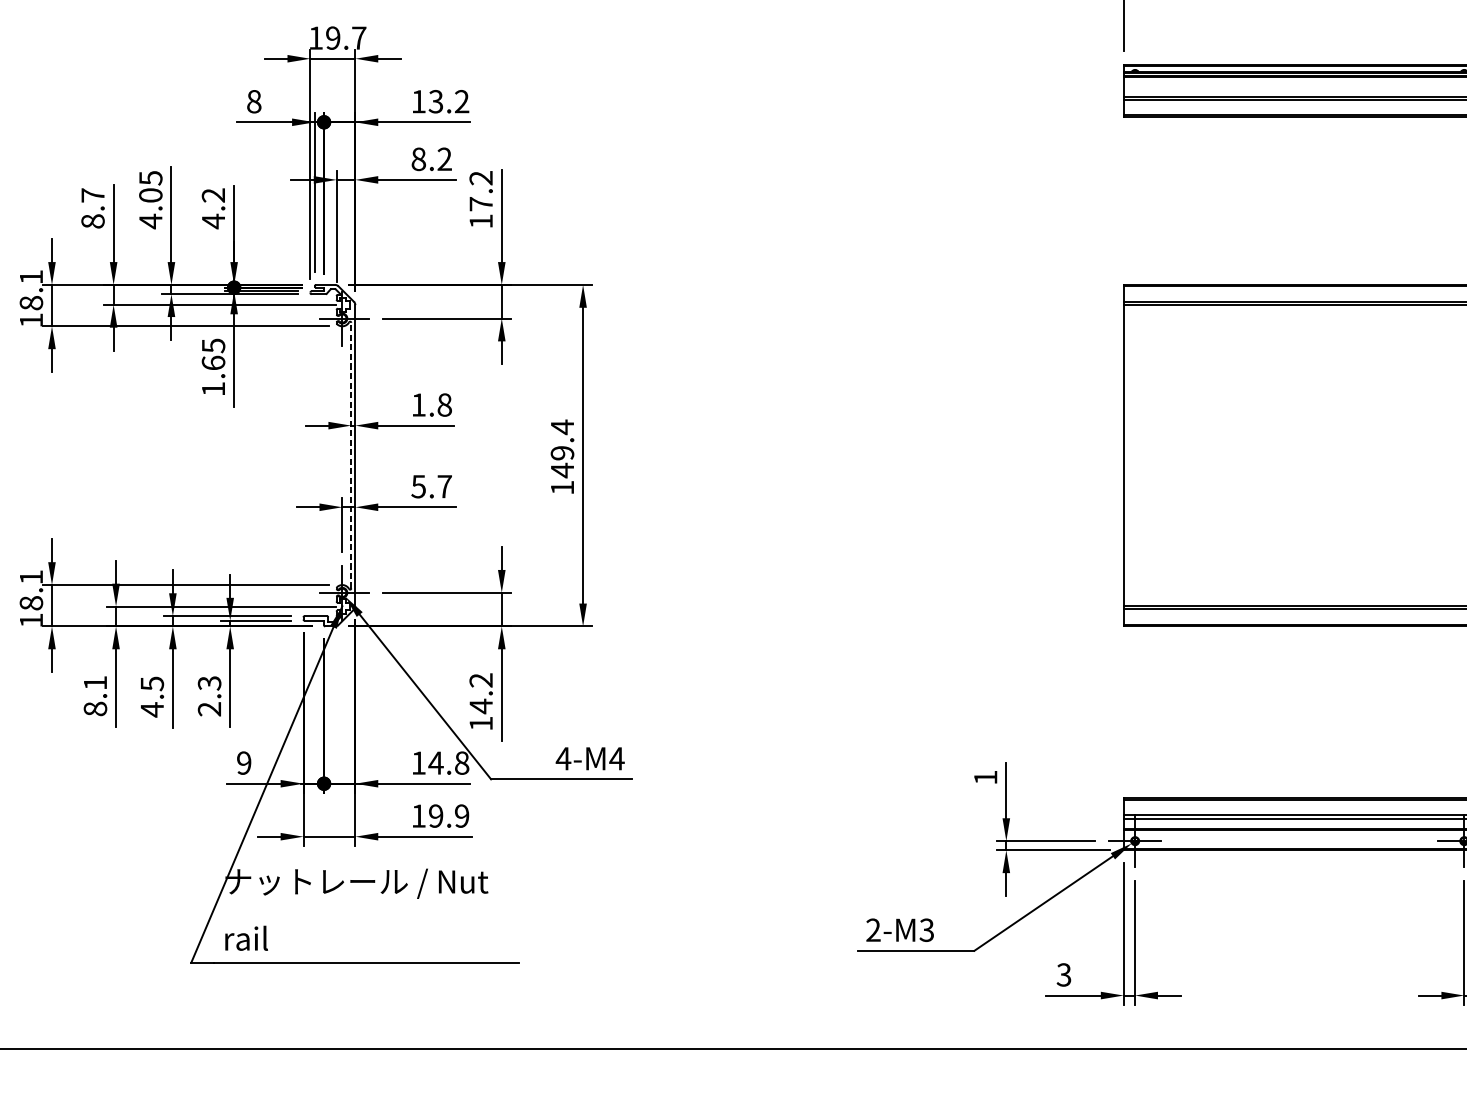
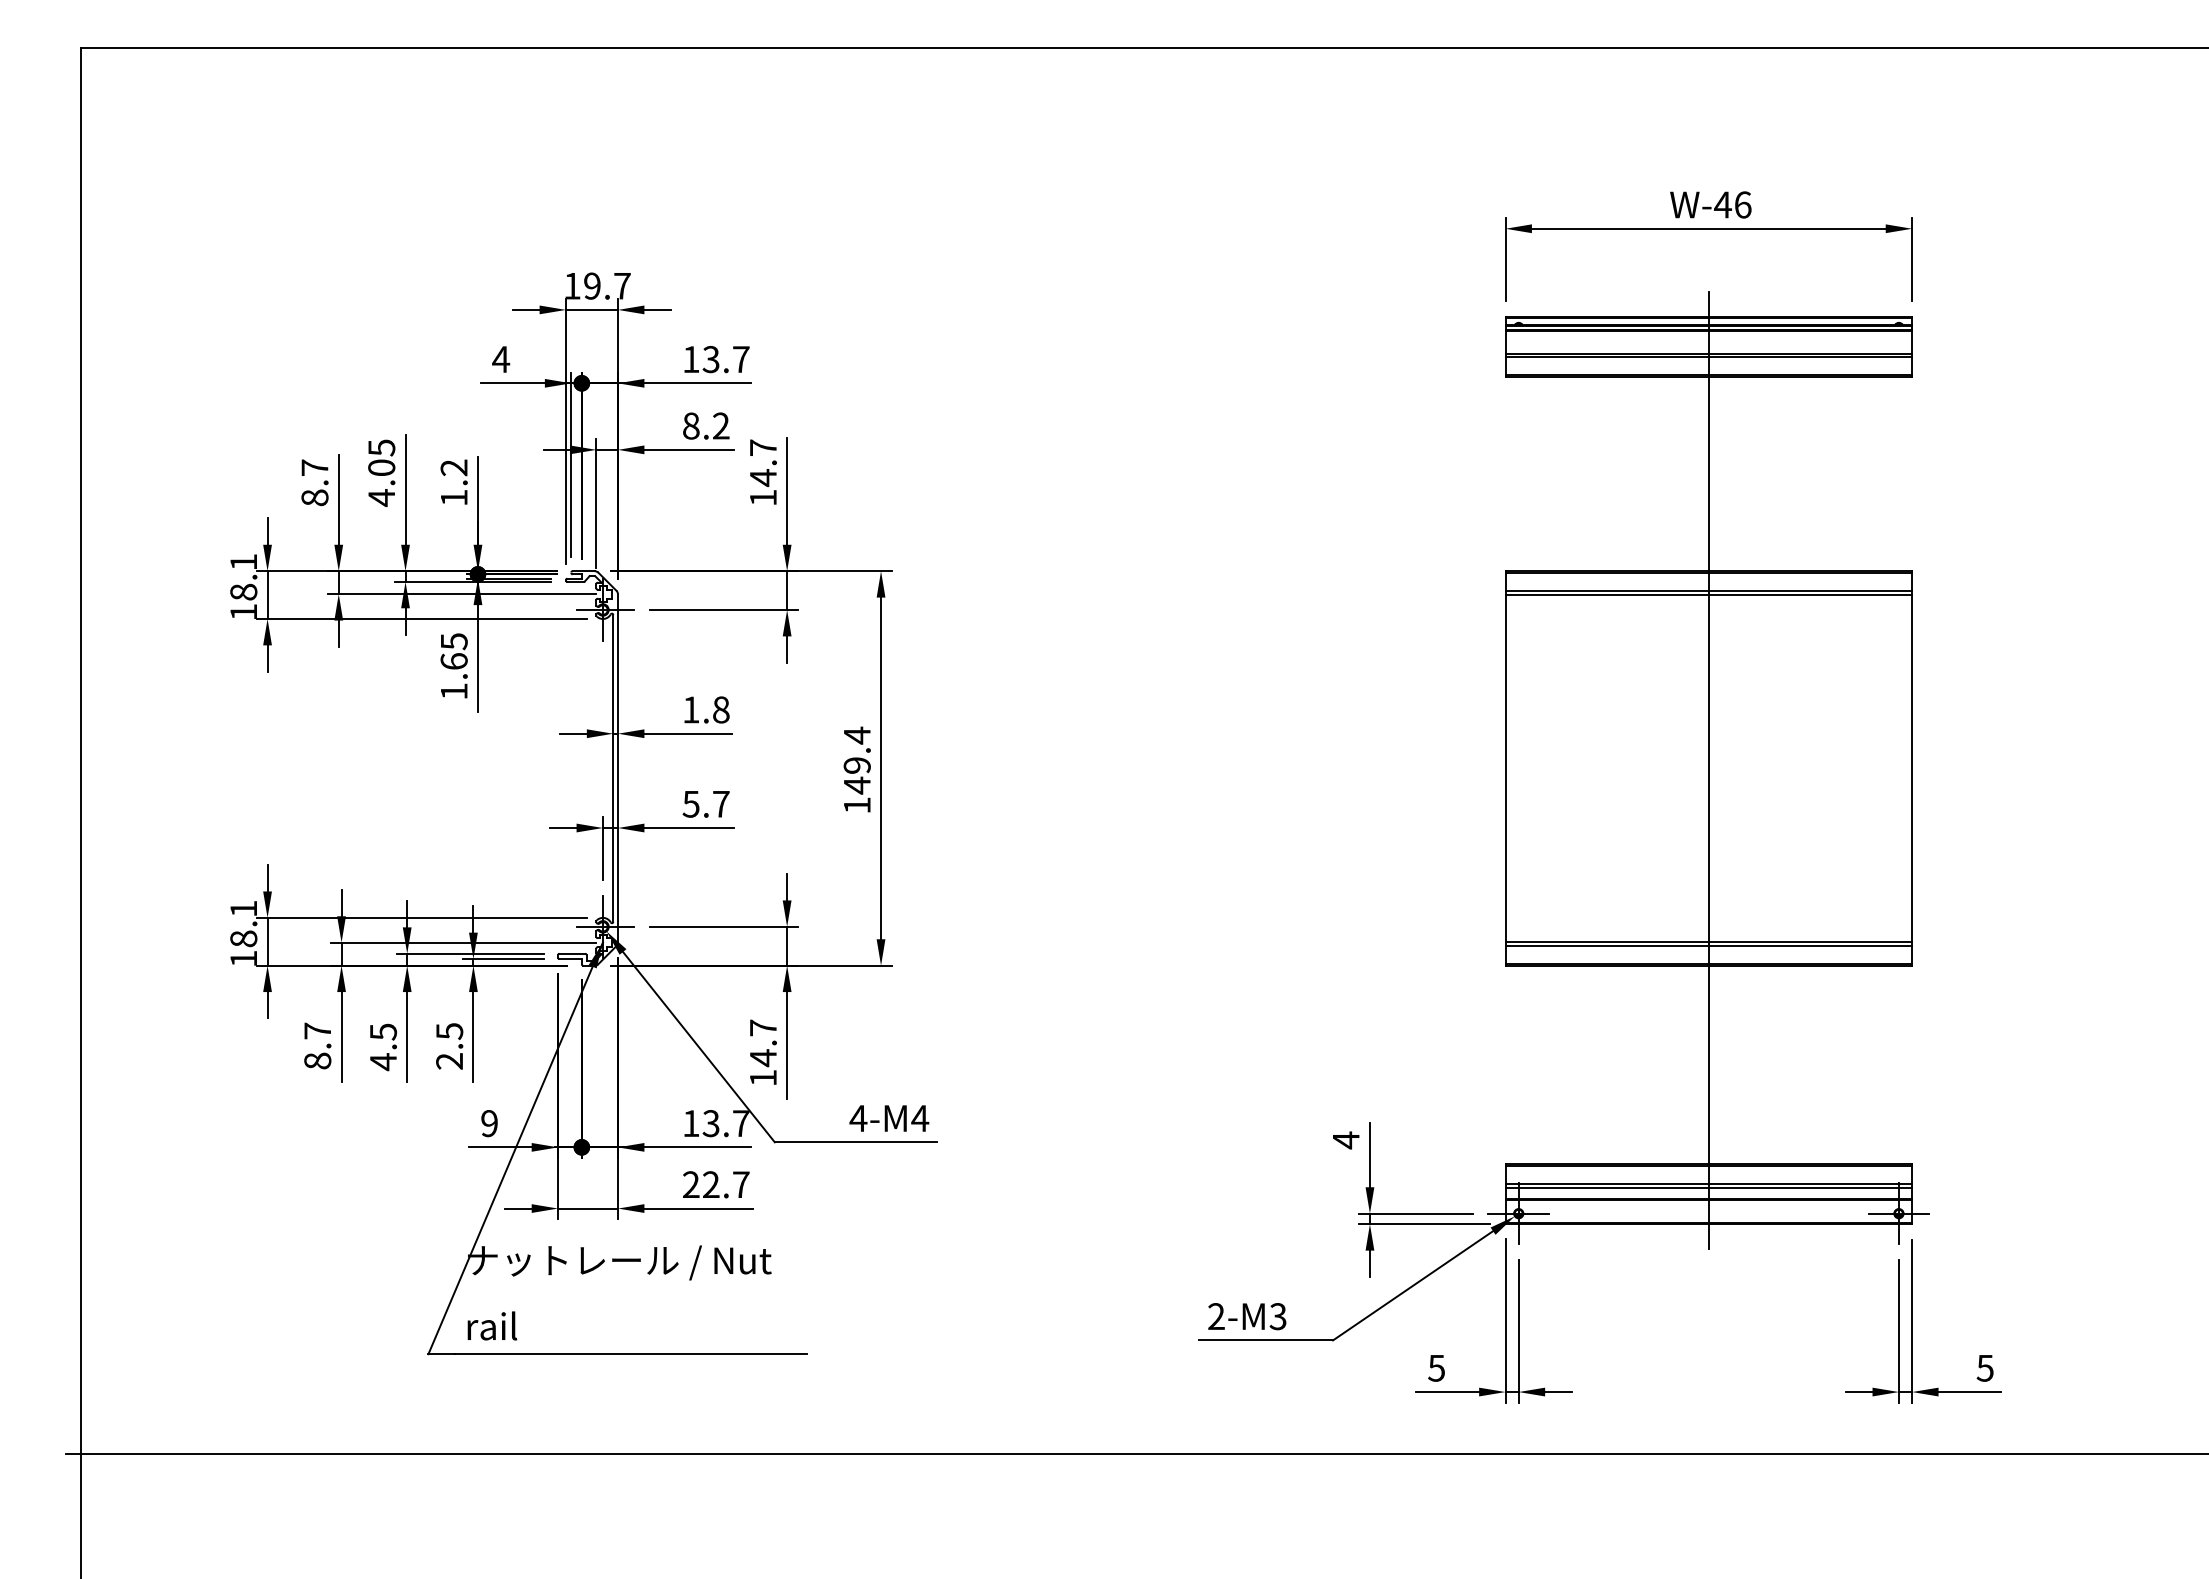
text: (254, 101) -> (501, 359), 8 -> 4
text: (462, 101) -> (741, 359), 13.2 -> 13.7
text: (480, 191) -> (762, 463), 17.2 -> 14.7
text: (213, 222) -> (454, 498), 4.2 -> 1.2
line: (351, 454) -> (613, 767), dashed -> solid
line: (1299, 457) -> (1708, 770), added
text: (480, 679) -> (762, 1027), 14.2 -> 14.7
text: (95, 682) -> (317, 1030), 8.1 -> 8.7
text: (209, 683) -> (449, 1031), 2.3 -> 2.5
text: (448, 763) -> (725, 1123), 14.8 -> 13.7
text: (986, 777) -> (1346, 1140), 1 -> 4
text: (440, 815) -> (716, 1184), 19.9 -> 22.7
text: (1063, 974) -> (1436, 1367), 3 -> 5

